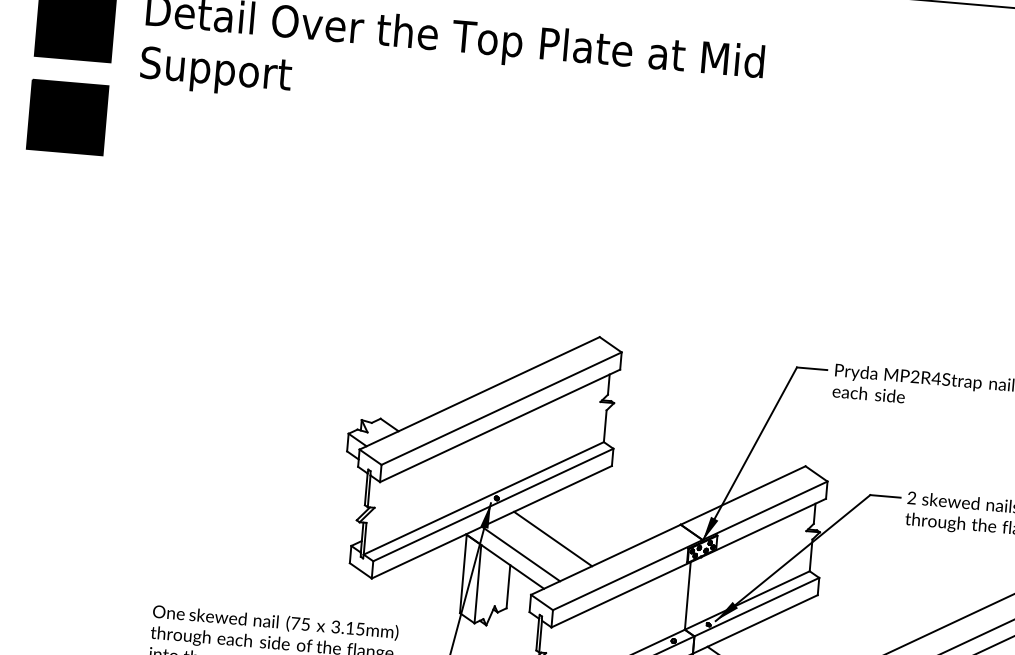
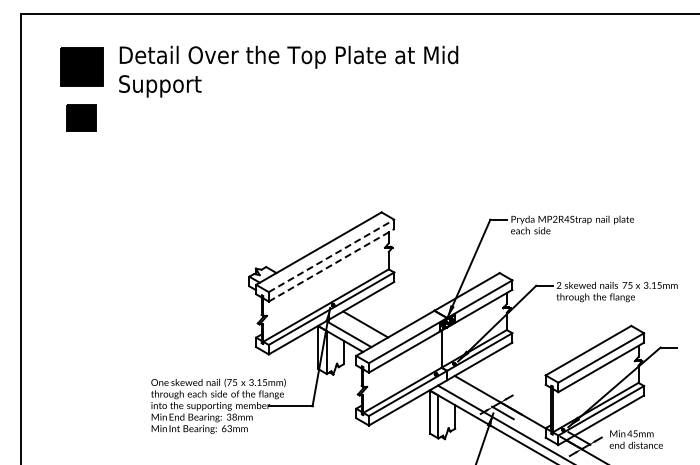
part: (67, 117) -> (81, 117), size x0.7
line: (501, 407) -> (331, 255), solid -> dashed
line: (500, 426) -> (331, 265), solid -> dashed

